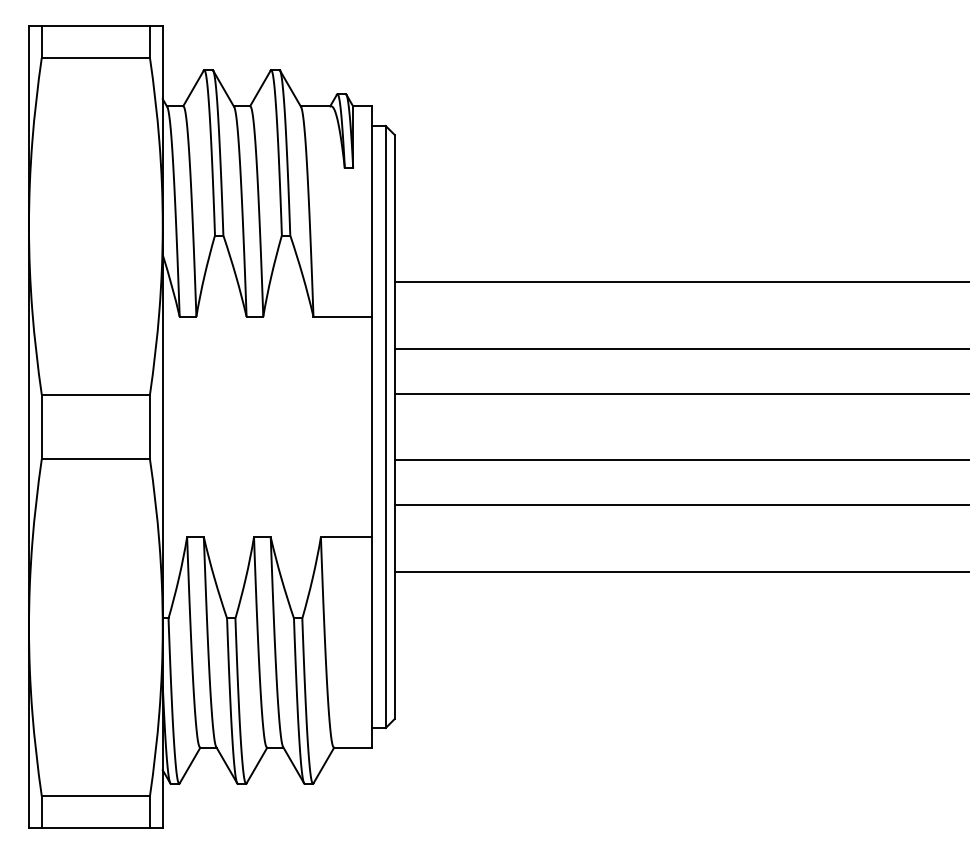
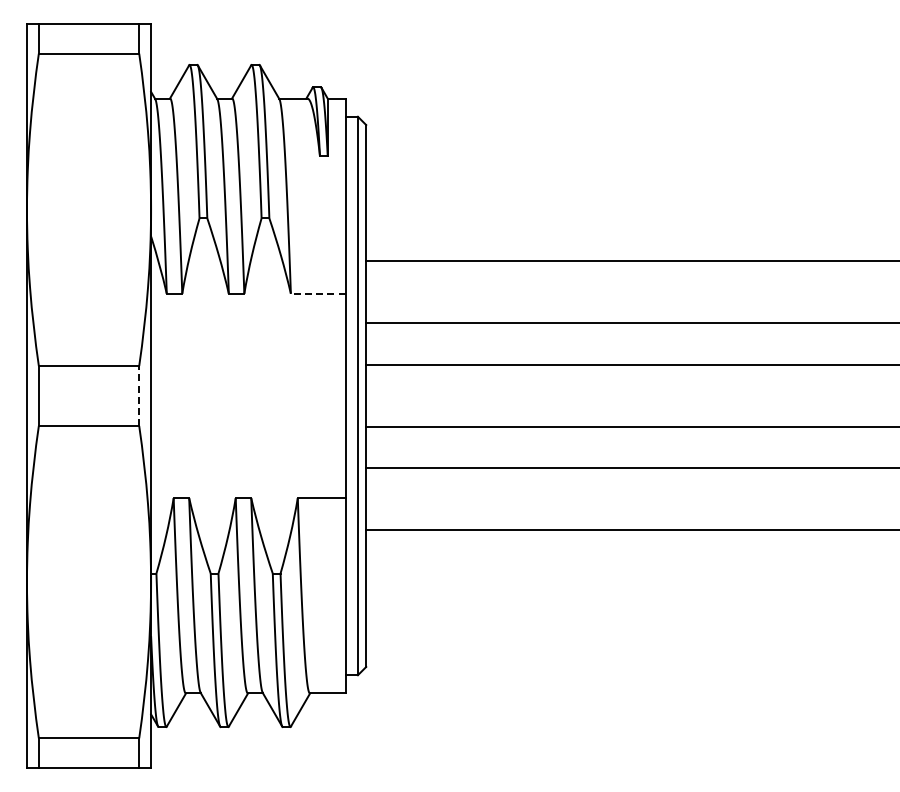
line: (342, 316) -> (317, 293), solid -> dashed
line: (150, 427) -> (139, 396), solid -> dashed

